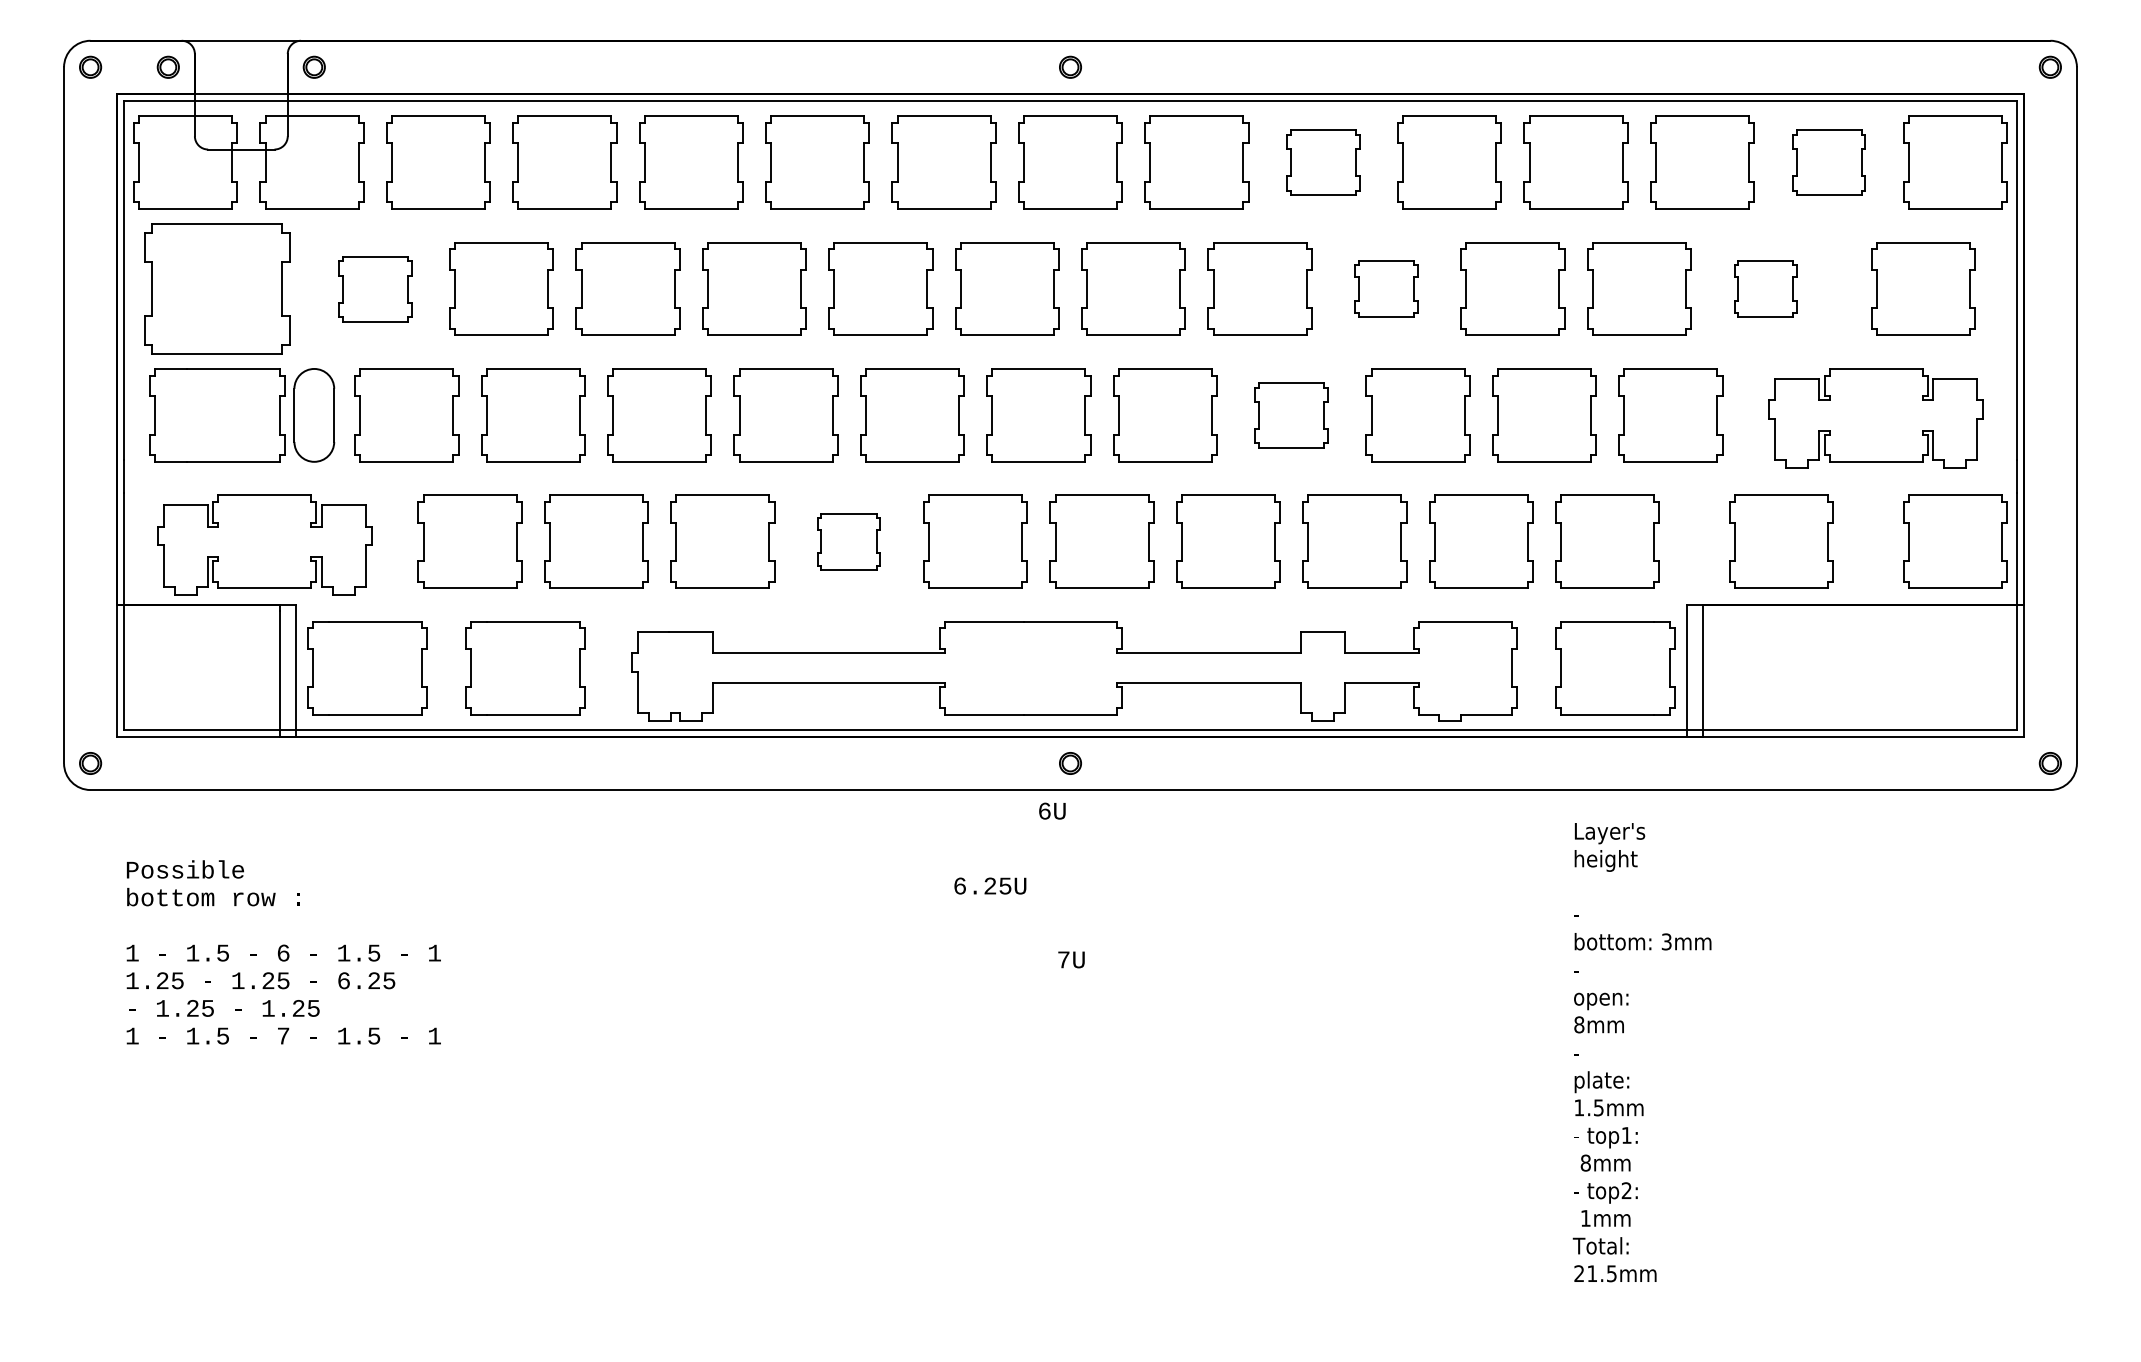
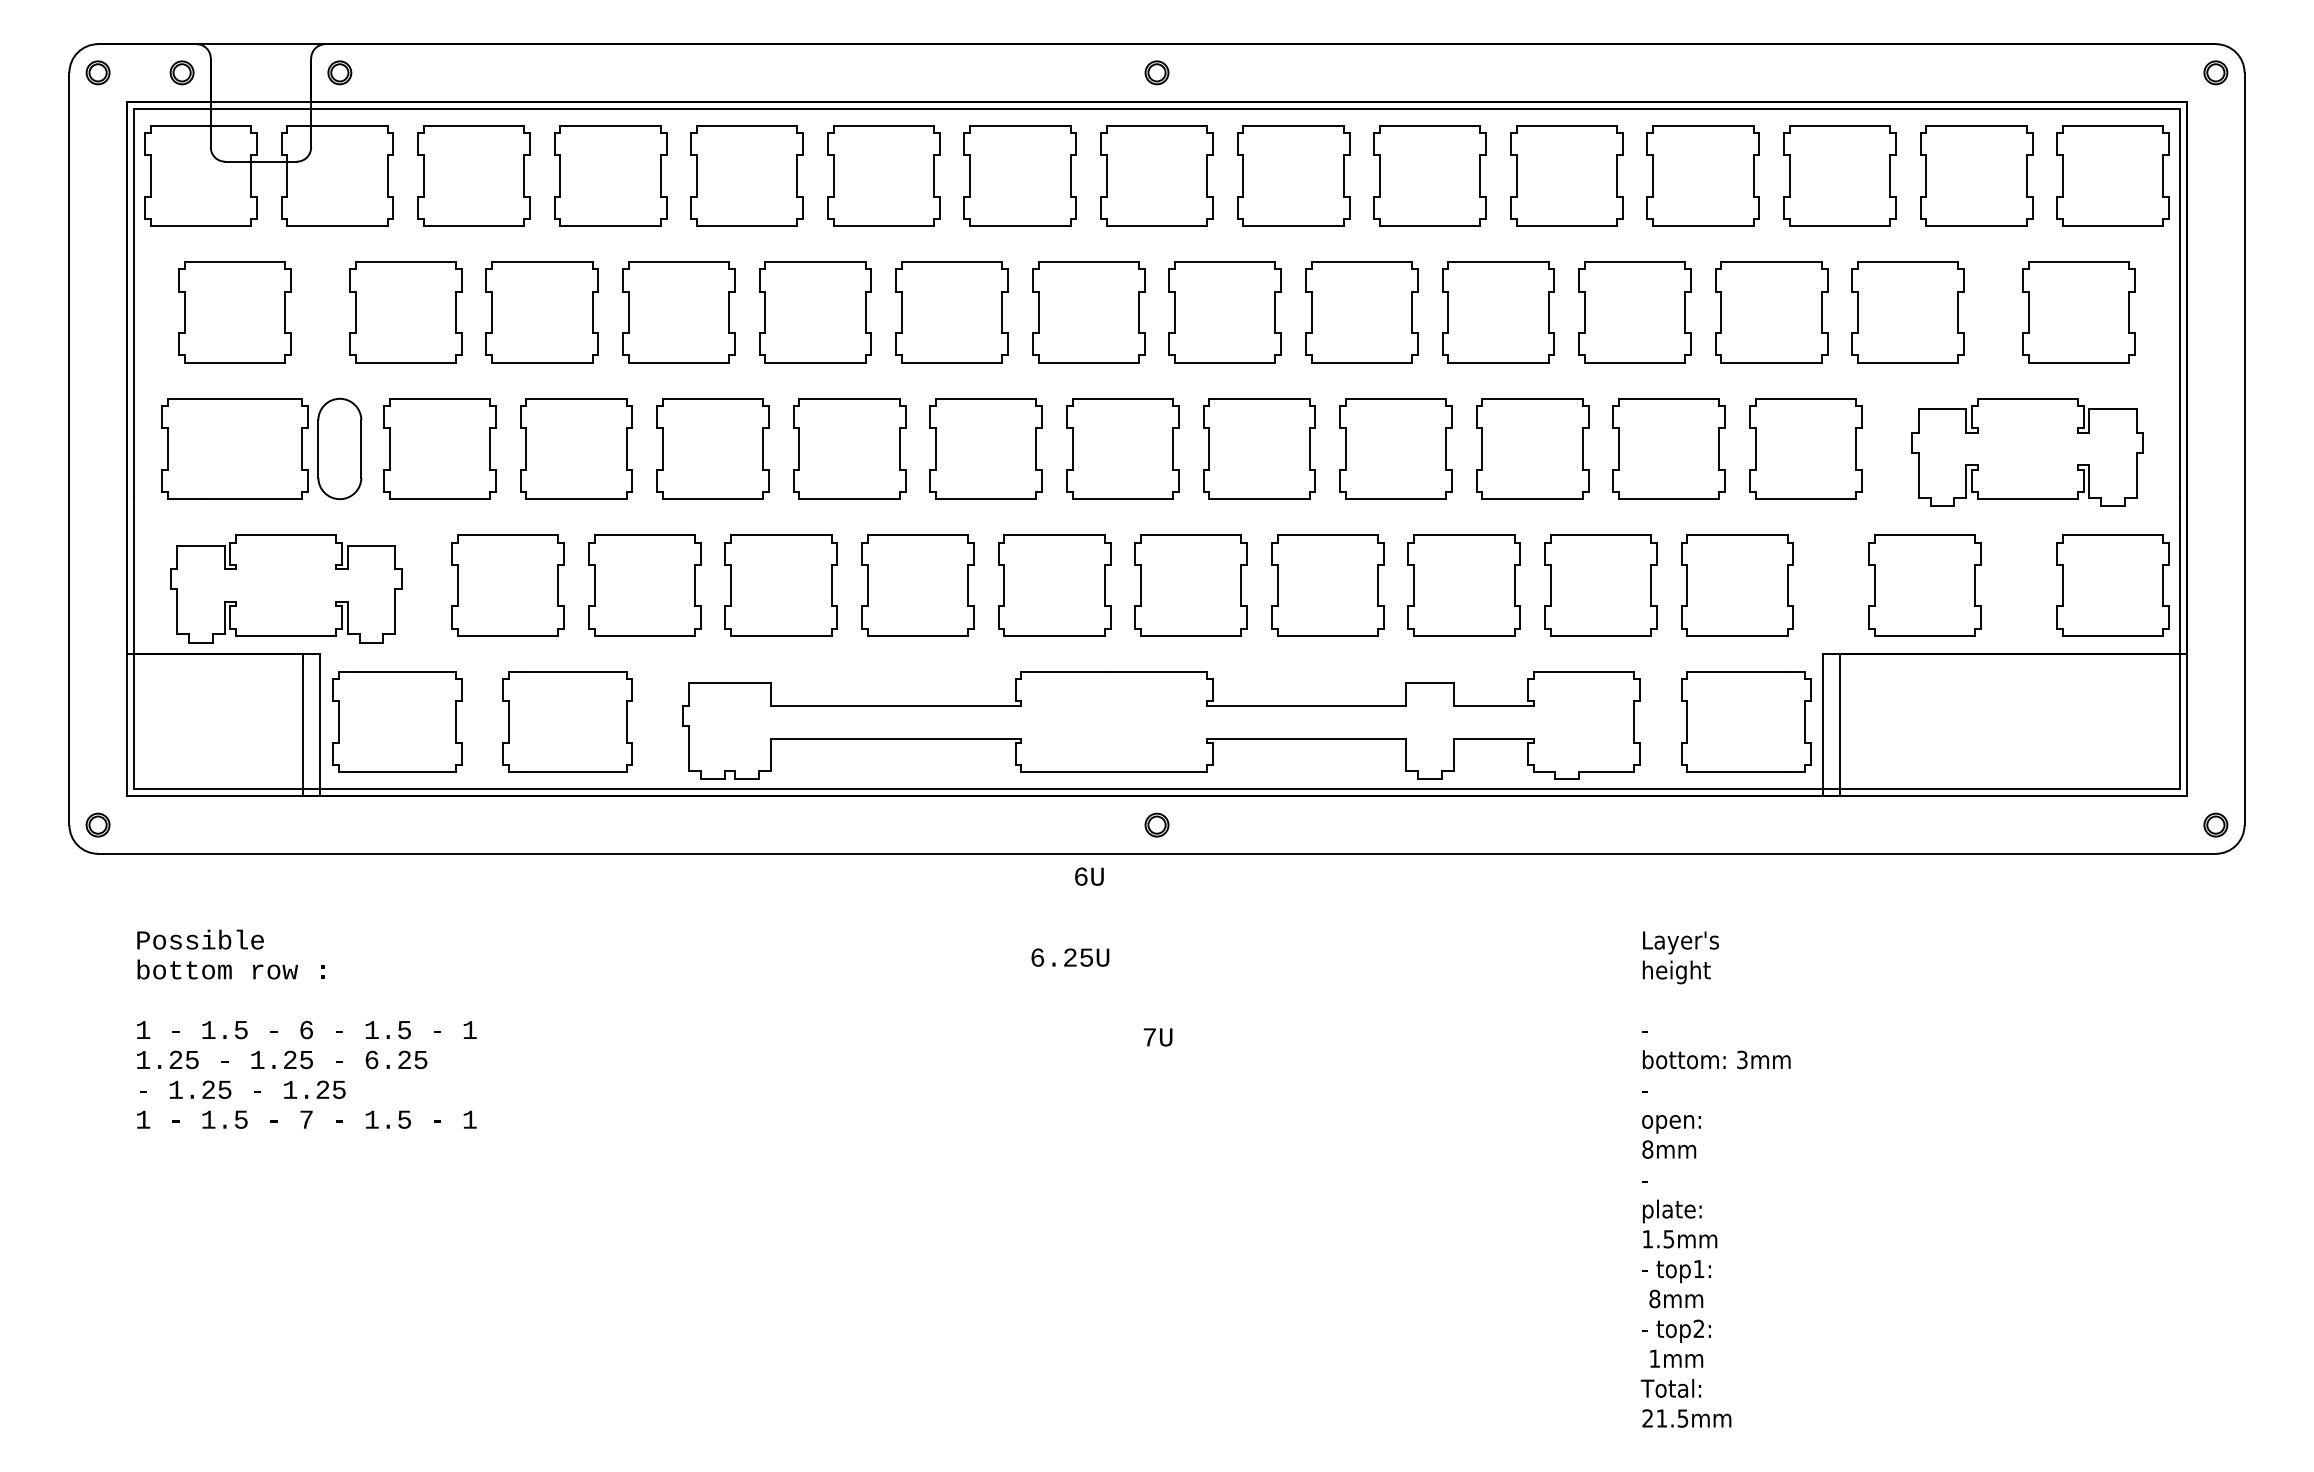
part: (1322, 162) -> (1429, 175), size x1.43
part: (1828, 162) -> (1976, 175), size x1.43
part: (216, 289) -> (234, 312), size x0.71
part: (375, 289) -> (405, 312), size x1.43
part: (1386, 289) -> (1498, 312), size x1.67
part: (1765, 289) -> (1907, 312), size x1.67
part: (1291, 414) -> (1395, 448), size x1.43
part: (848, 541) -> (917, 585), size x1.67
text: (1052, 811) -> (1089, 876), moved
text: (1641, 1052) -> (1715, 1179), moved

